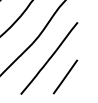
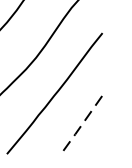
line: (64, 77) -> (80, 125), solid -> dashed

